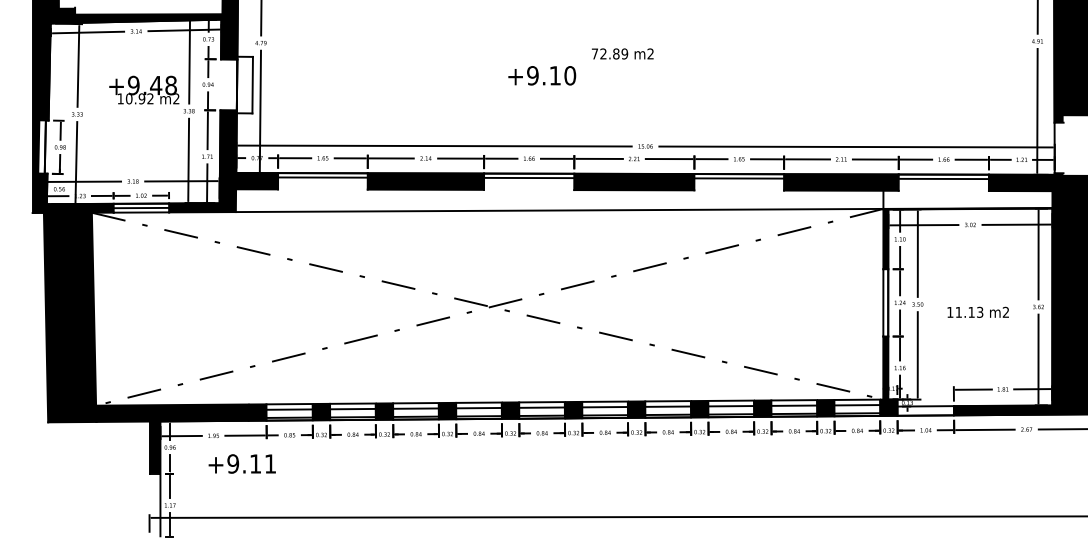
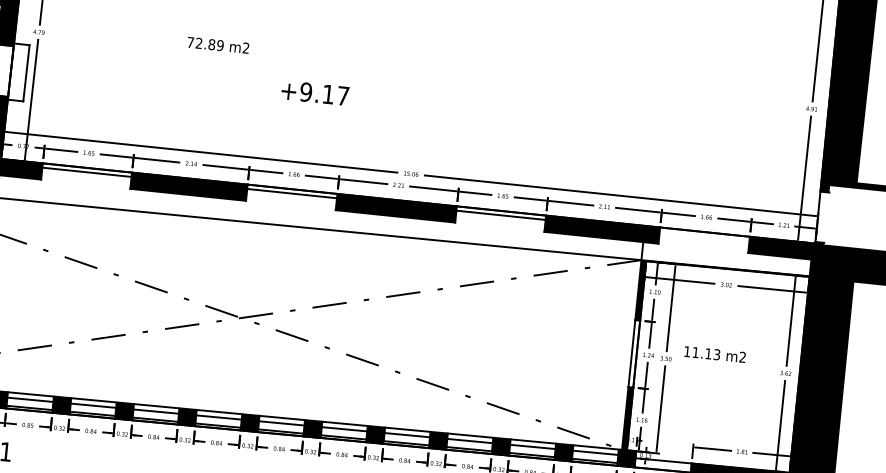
text: (622, 53) -> (218, 44), moved
text: (570, 75) -> (343, 95), +9.10 -> +9.17
line: (943, 178) -> (704, 235), removed
text: (977, 311) -> (714, 353), moved

